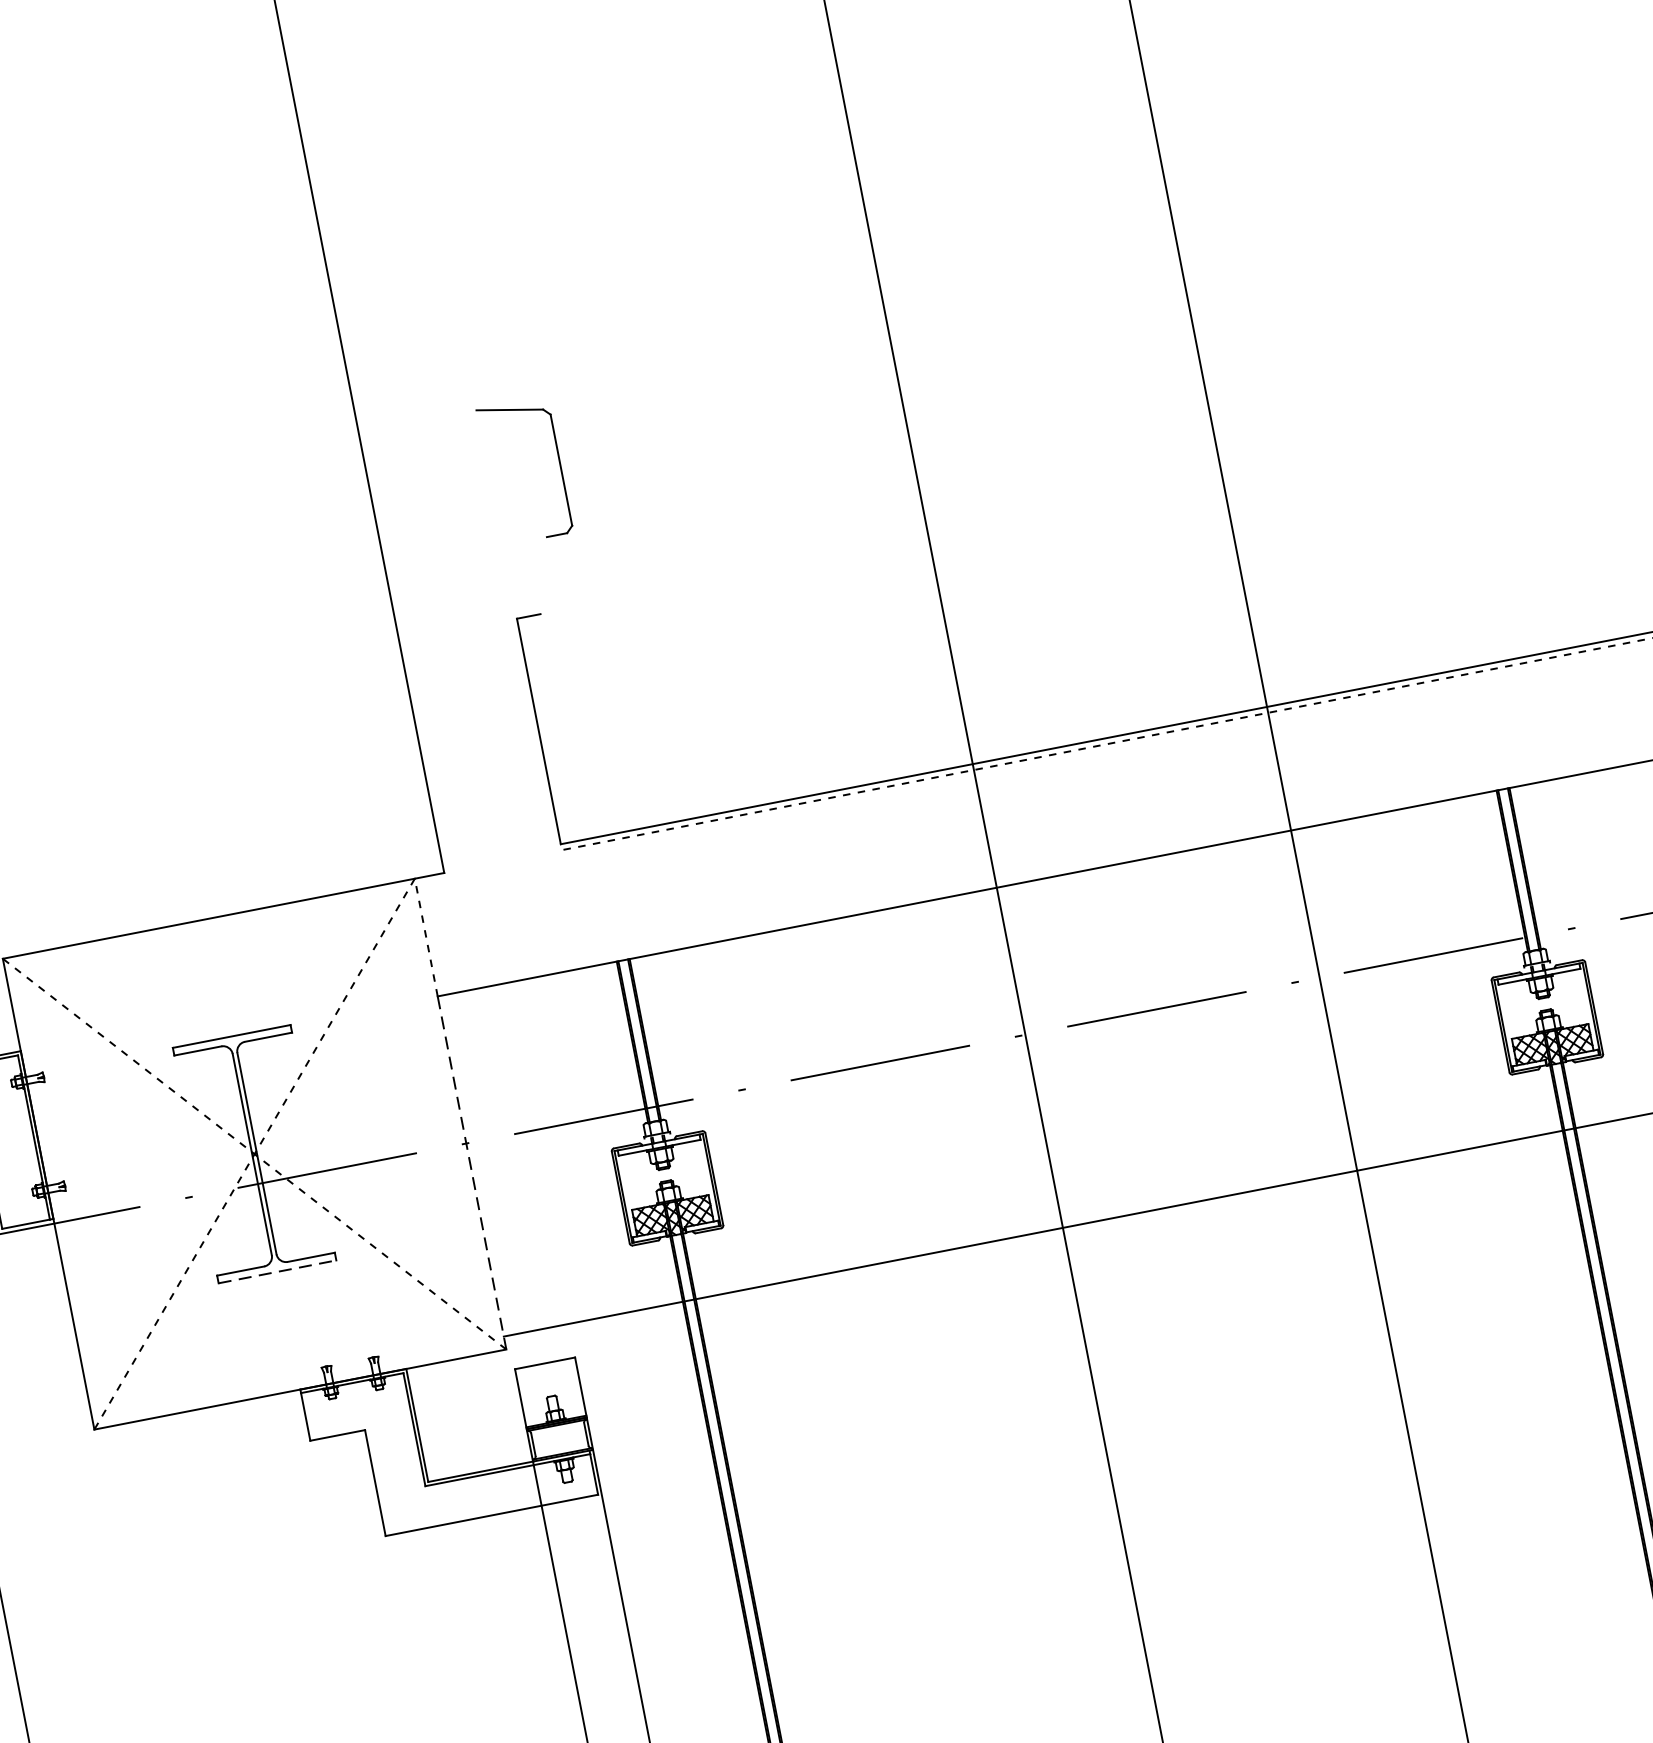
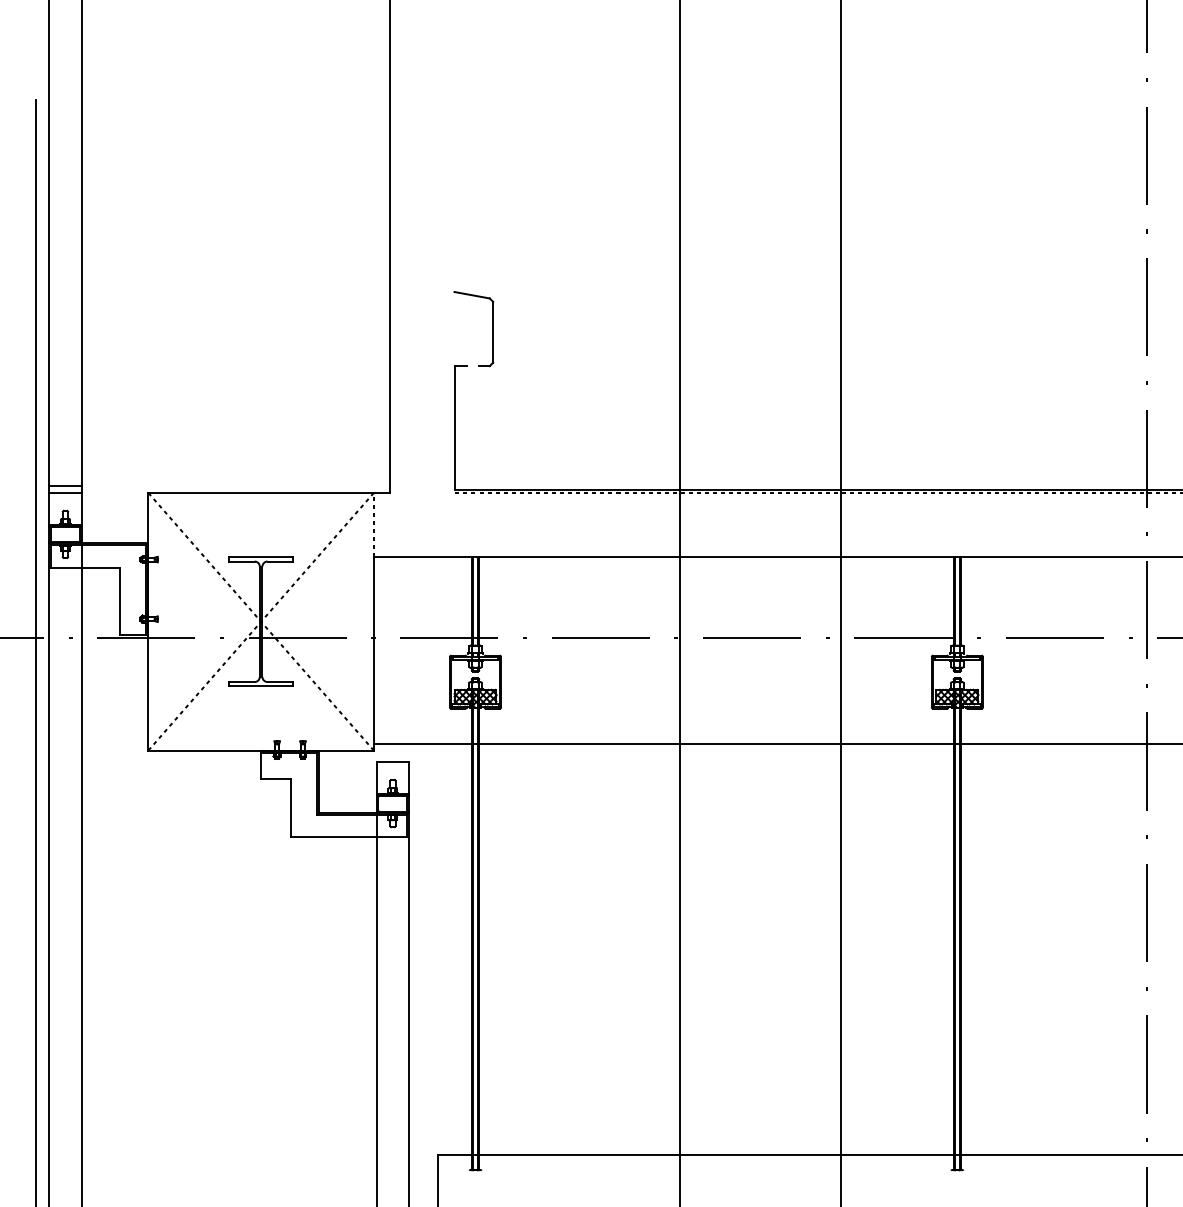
part: (559, 465) -> (492, 329), moved
line: (471, 1174) -> (373, 654), dashed -> solid
line: (278, 1272) -> (261, 686), dashed -> solid

